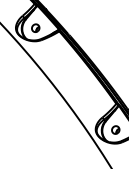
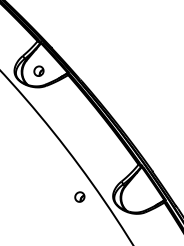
part: (115, 129) -> (79, 196), moved

